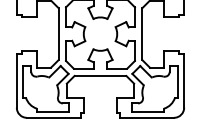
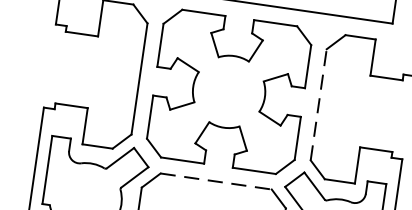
line: (142, 34) -> (318, 105), solid -> dashed
line: (100, 75) -> (216, 180), solid -> dashed

